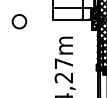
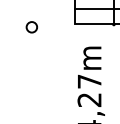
part: (19, 21) -> (31, 26), size x0.6

